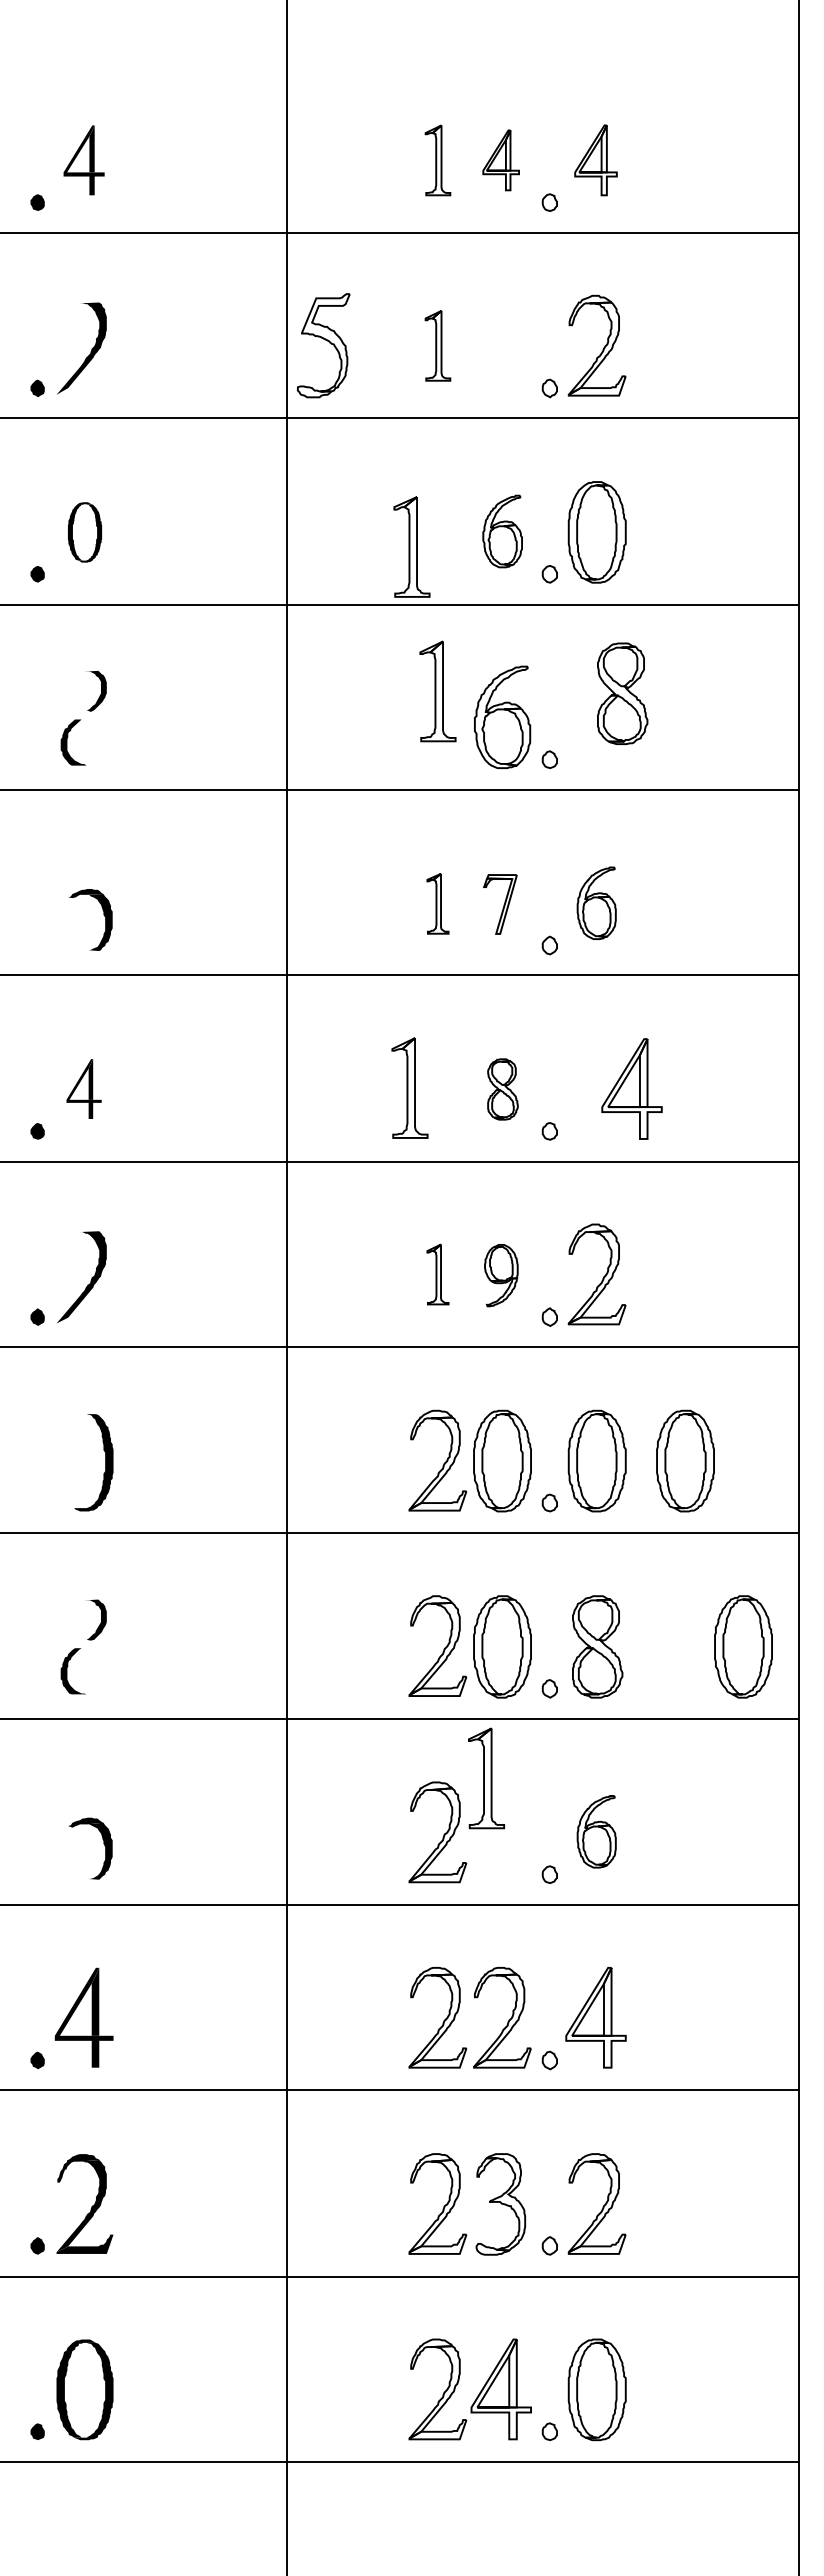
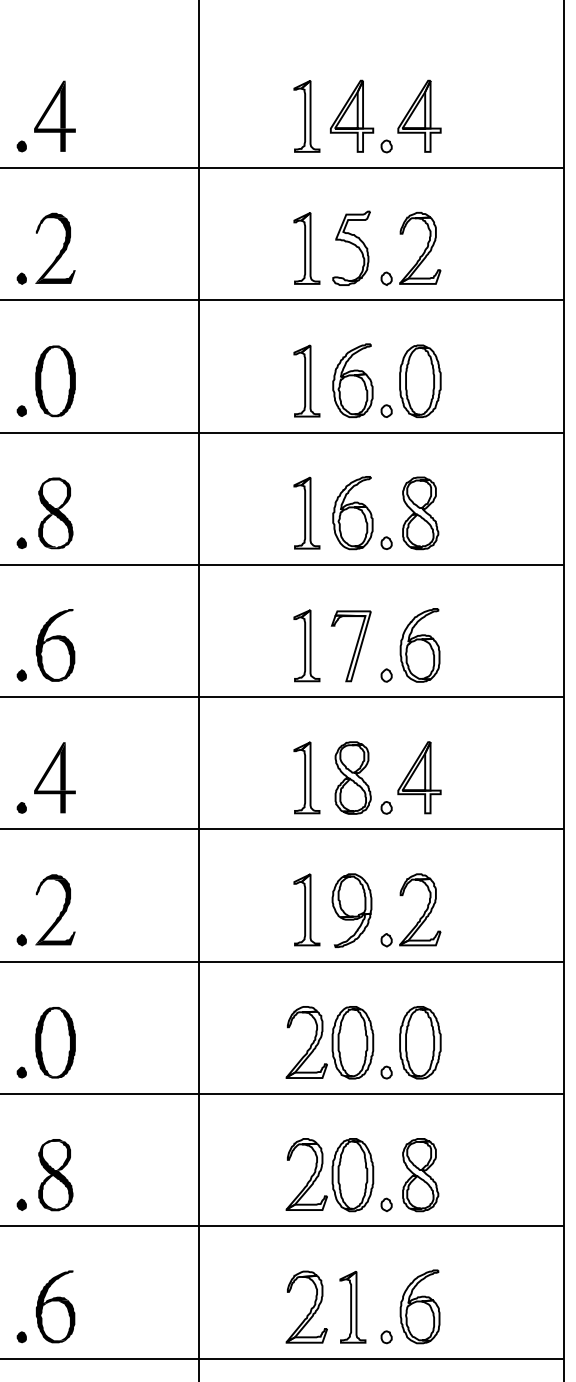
part: (83, 160) -> (54, 116), size x1.43
part: (437, 160) -> (306, 116), size x1.43
part: (500, 160) -> (351, 116), size x1.67
part: (595, 160) -> (419, 116), size x1.43
fill: (78, 310) -> (50, 223), added
part: (323, 345) -> (351, 248), moved
part: (437, 345) -> (306, 248), size x1.43
fill: (84, 385) -> (55, 276), added
part: (502, 531) -> (352, 380), size x1.43
part: (84, 532) -> (55, 381), size x1.67
part: (411, 546) -> (306, 380), moved
part: (437, 691) -> (306, 513), moved
part: (622, 693) -> (420, 513), moved
fill: (85, 717) -> (55, 513), added
fill: (37, 759) -> (21, 543), added
fill: (83, 903) -> (54, 645), added
part: (437, 903) -> (306, 645), size x1.67
part: (596, 903) -> (419, 645), size x1.43
part: (500, 904) -> (351, 646), size x1.67
fill: (37, 945) -> (21, 675), added
part: (409, 1087) -> (306, 777), moved
part: (83, 1088) -> (54, 777), size x1.67
part: (631, 1088) -> (419, 777), moved
part: (502, 1089) -> (352, 778), size x1.67
fill: (78, 1238) -> (50, 884), added
part: (437, 1274) -> (306, 909), size x1.67
part: (501, 1275) -> (352, 910), size x1.67
fill: (84, 1314) -> (55, 938), added
fill: (75, 1459) -> (48, 1041), added
part: (685, 1460) -> (483, 1042), removed
fill: (37, 1502) -> (21, 1072), added
fill: (85, 1646) -> (55, 1174), added
part: (743, 1646) -> (524, 1174), removed
fill: (37, 1688) -> (21, 1204), added
part: (486, 1778) -> (352, 1307), moved
fill: (83, 1831) -> (54, 1306), added
part: (596, 1831) -> (419, 1306), size x1.43
fill: (37, 1874) -> (21, 1337), added

